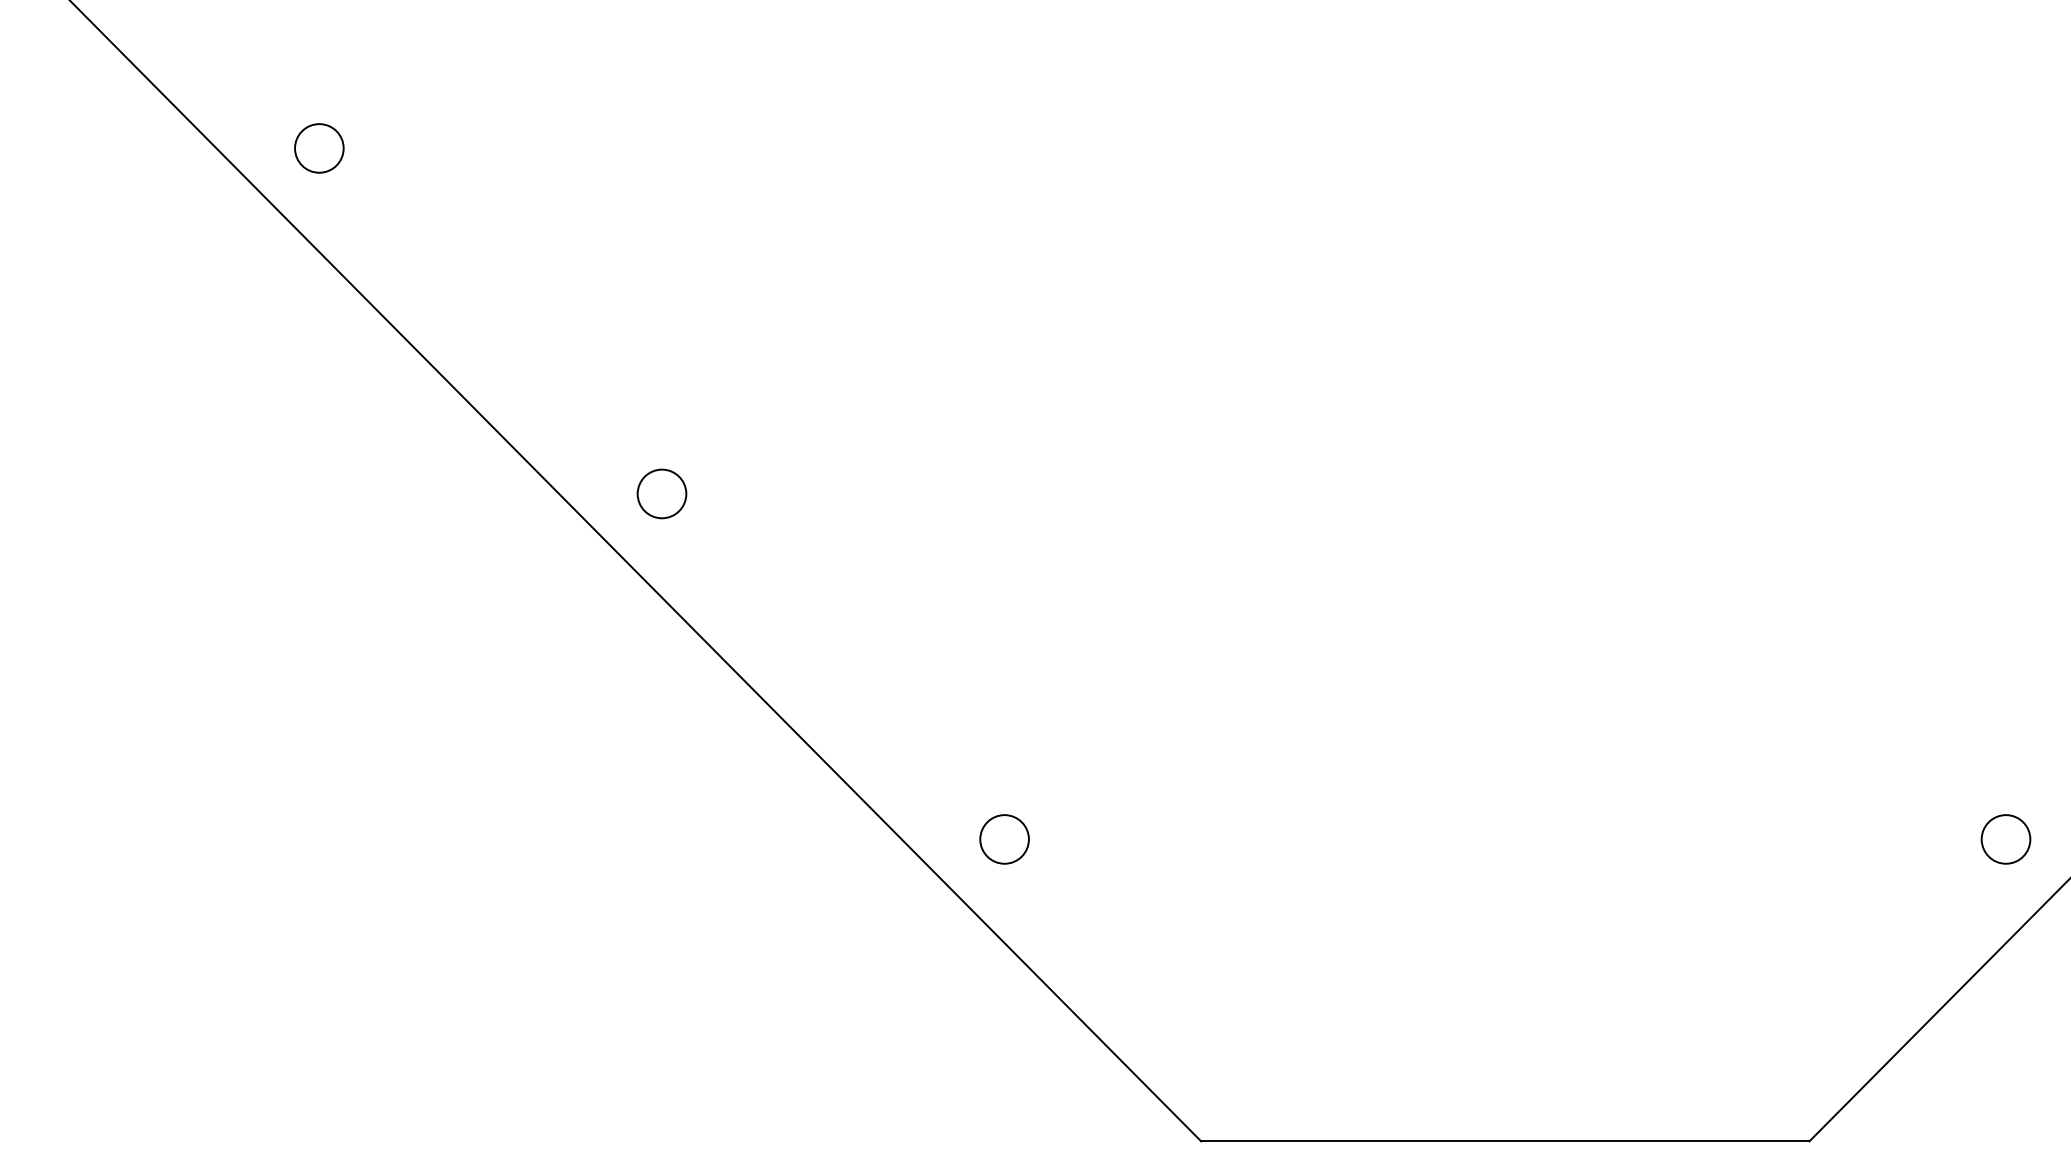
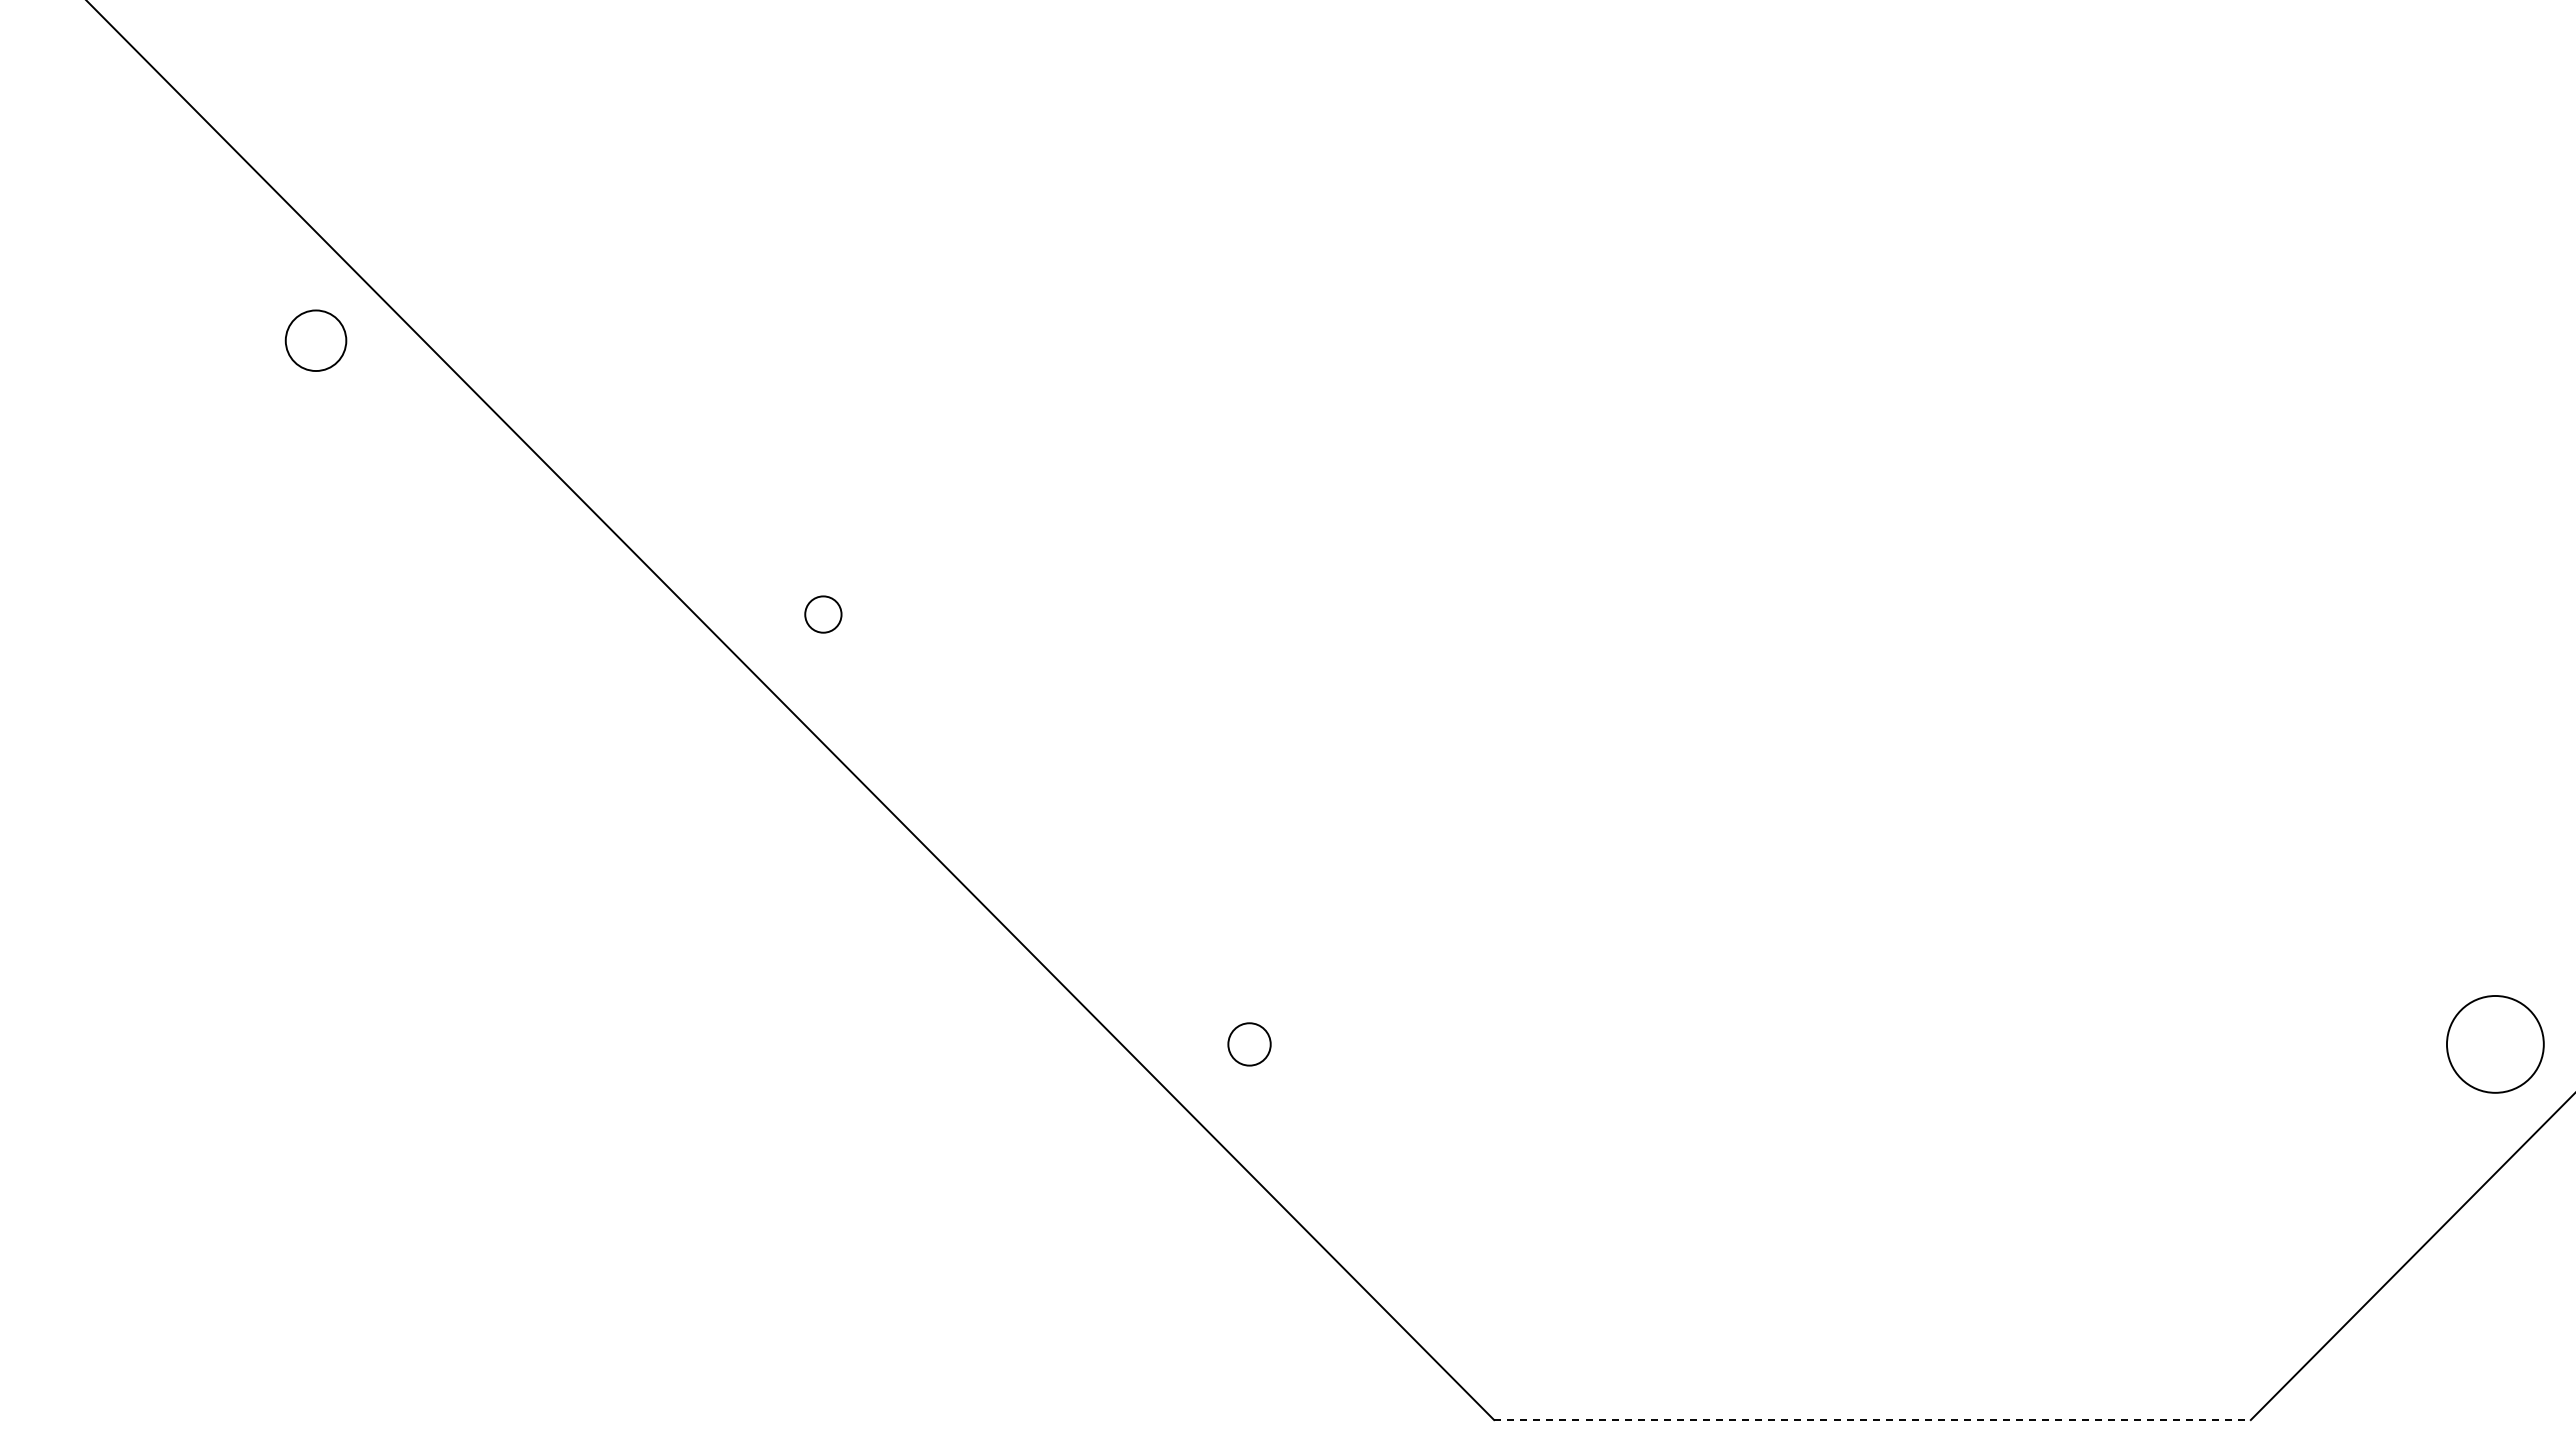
circle: (318, 148) -> (315, 340), moved
circle: (662, 493) -> (823, 614), size x0.6
circle: (1004, 839) -> (1249, 1044), size x0.7
circle: (2006, 839) -> (2495, 1044), size x1.6
line: (1505, 1141) -> (1872, 1420), solid -> dashed

